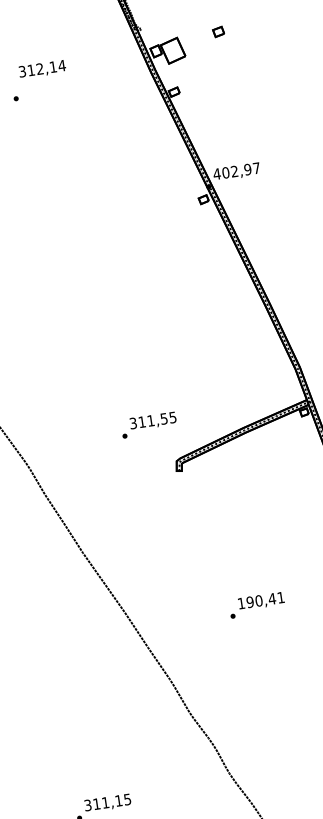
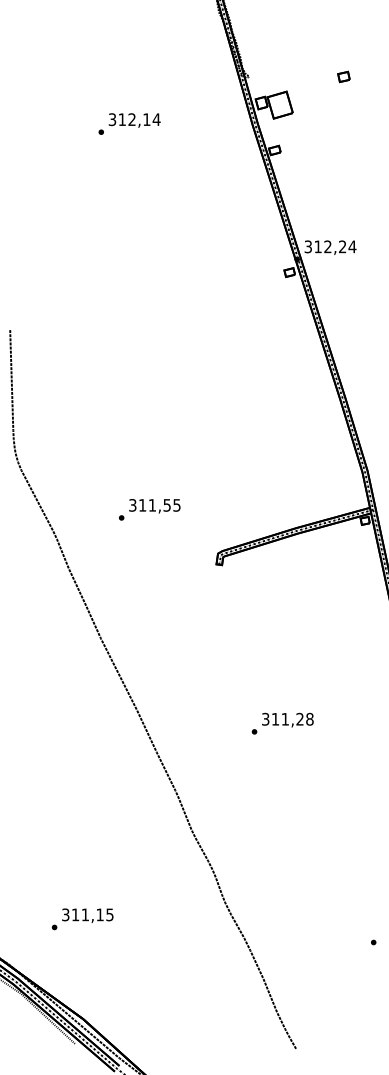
part: (218, 31) -> (343, 76), moved
text: (42, 69) -> (134, 120), moved
text: (236, 170) -> (330, 246), 402,97 -> 312,24
text: (148, 424) -> (149, 509), moved
text: (260, 599) -> (287, 718), 190,41 -> 311,28

